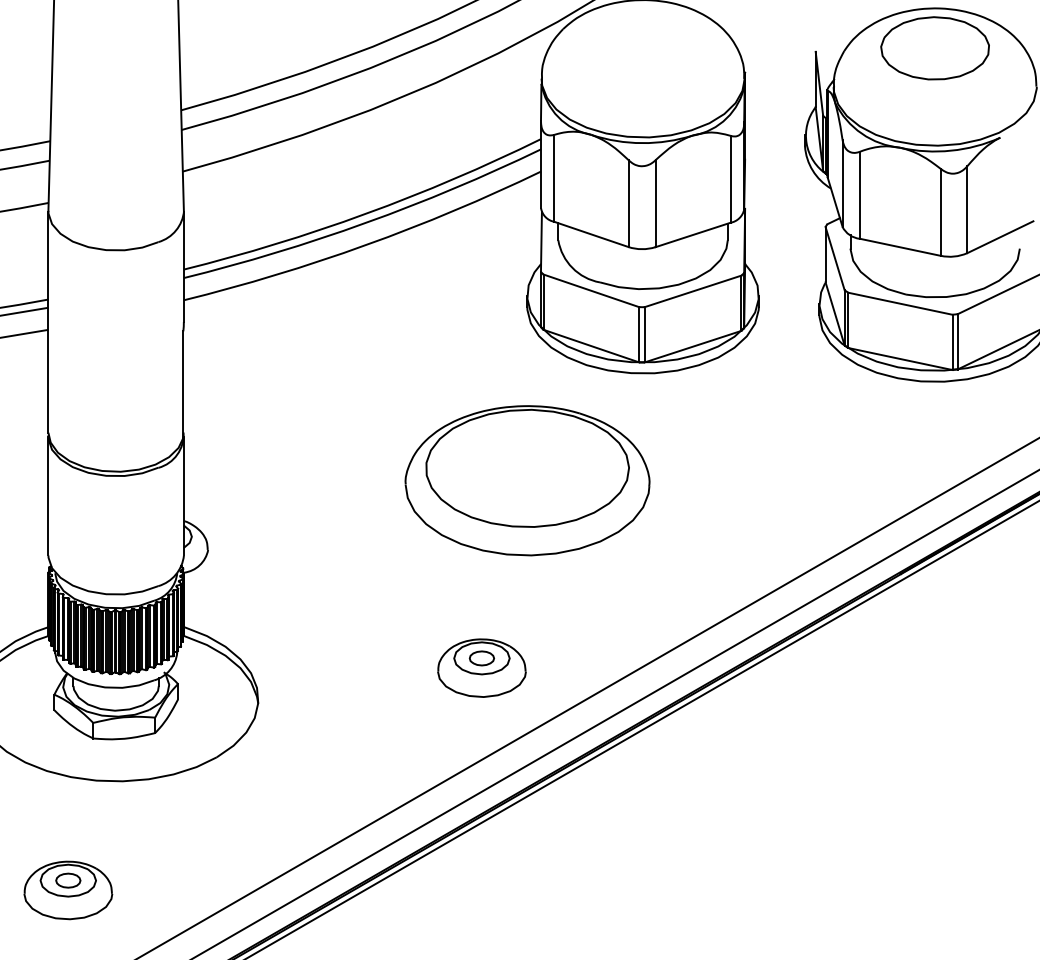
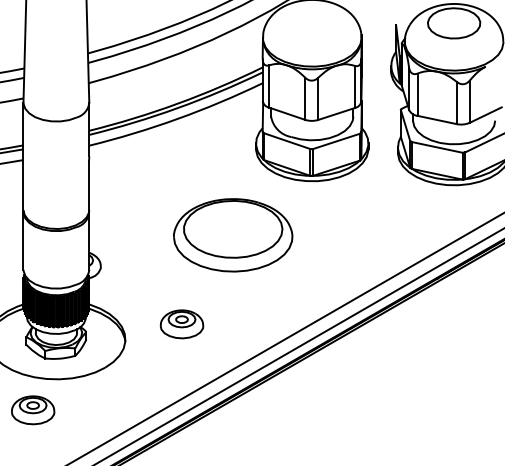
part: (528, 481) -> (233, 235), moved
part: (480, 668) -> (181, 324), moved
part: (69, 890) -> (33, 410), moved

